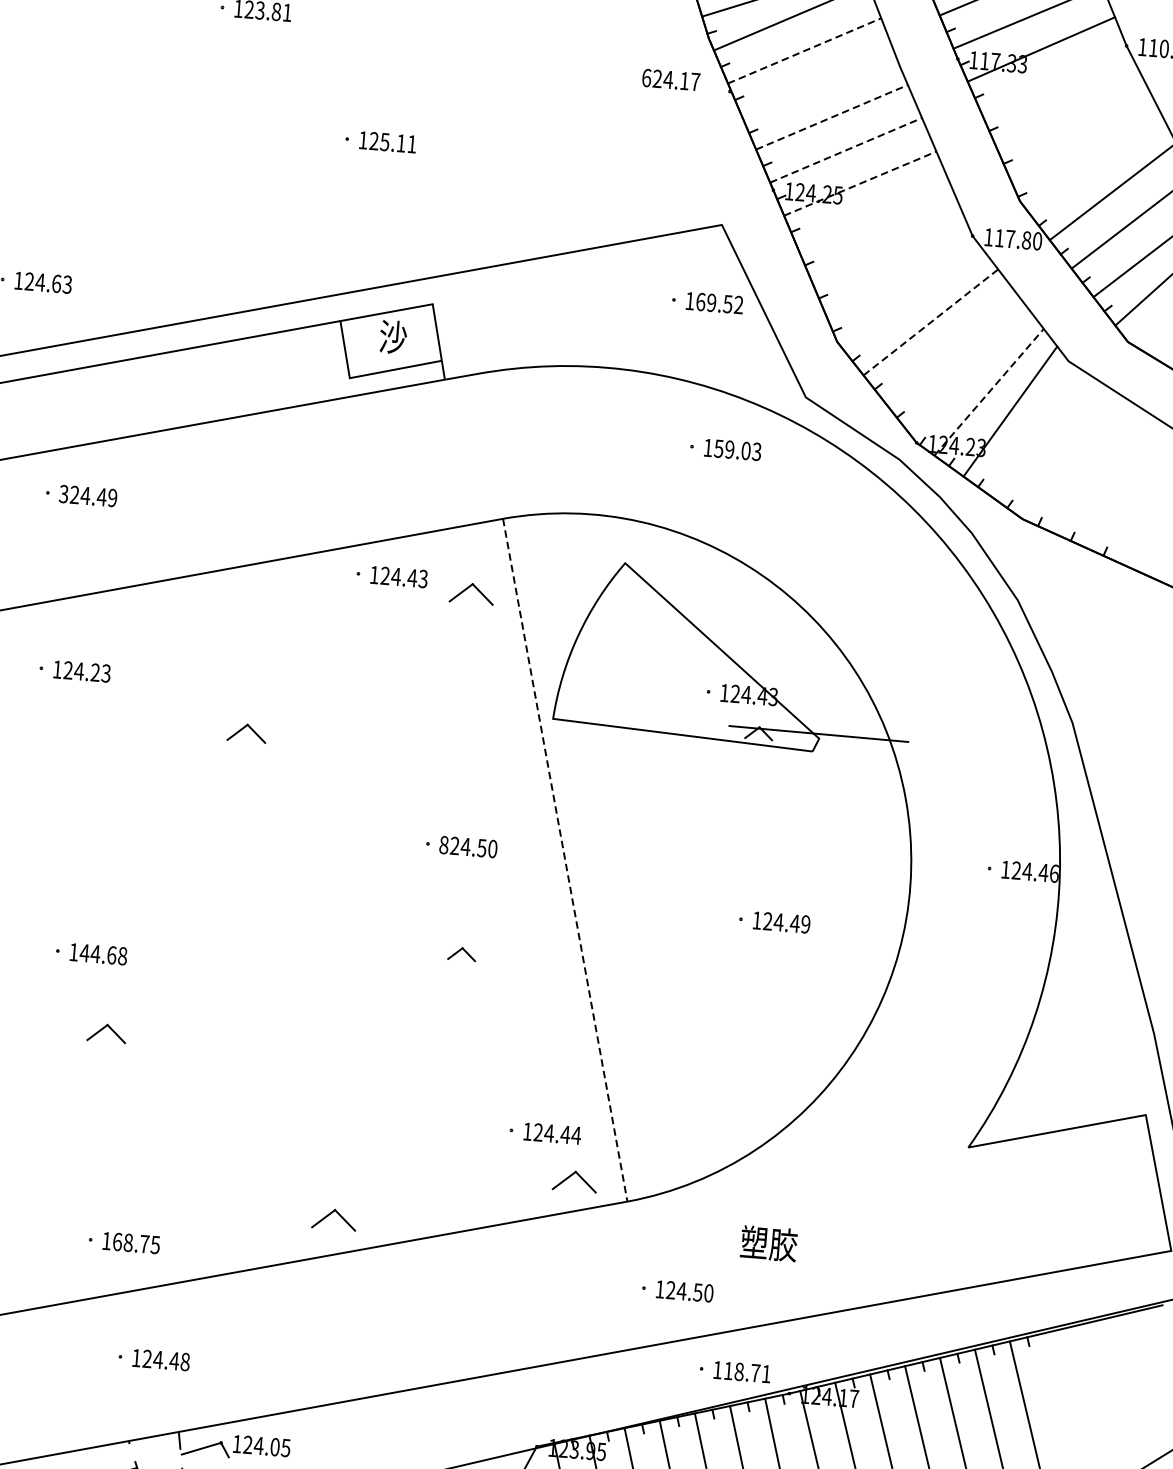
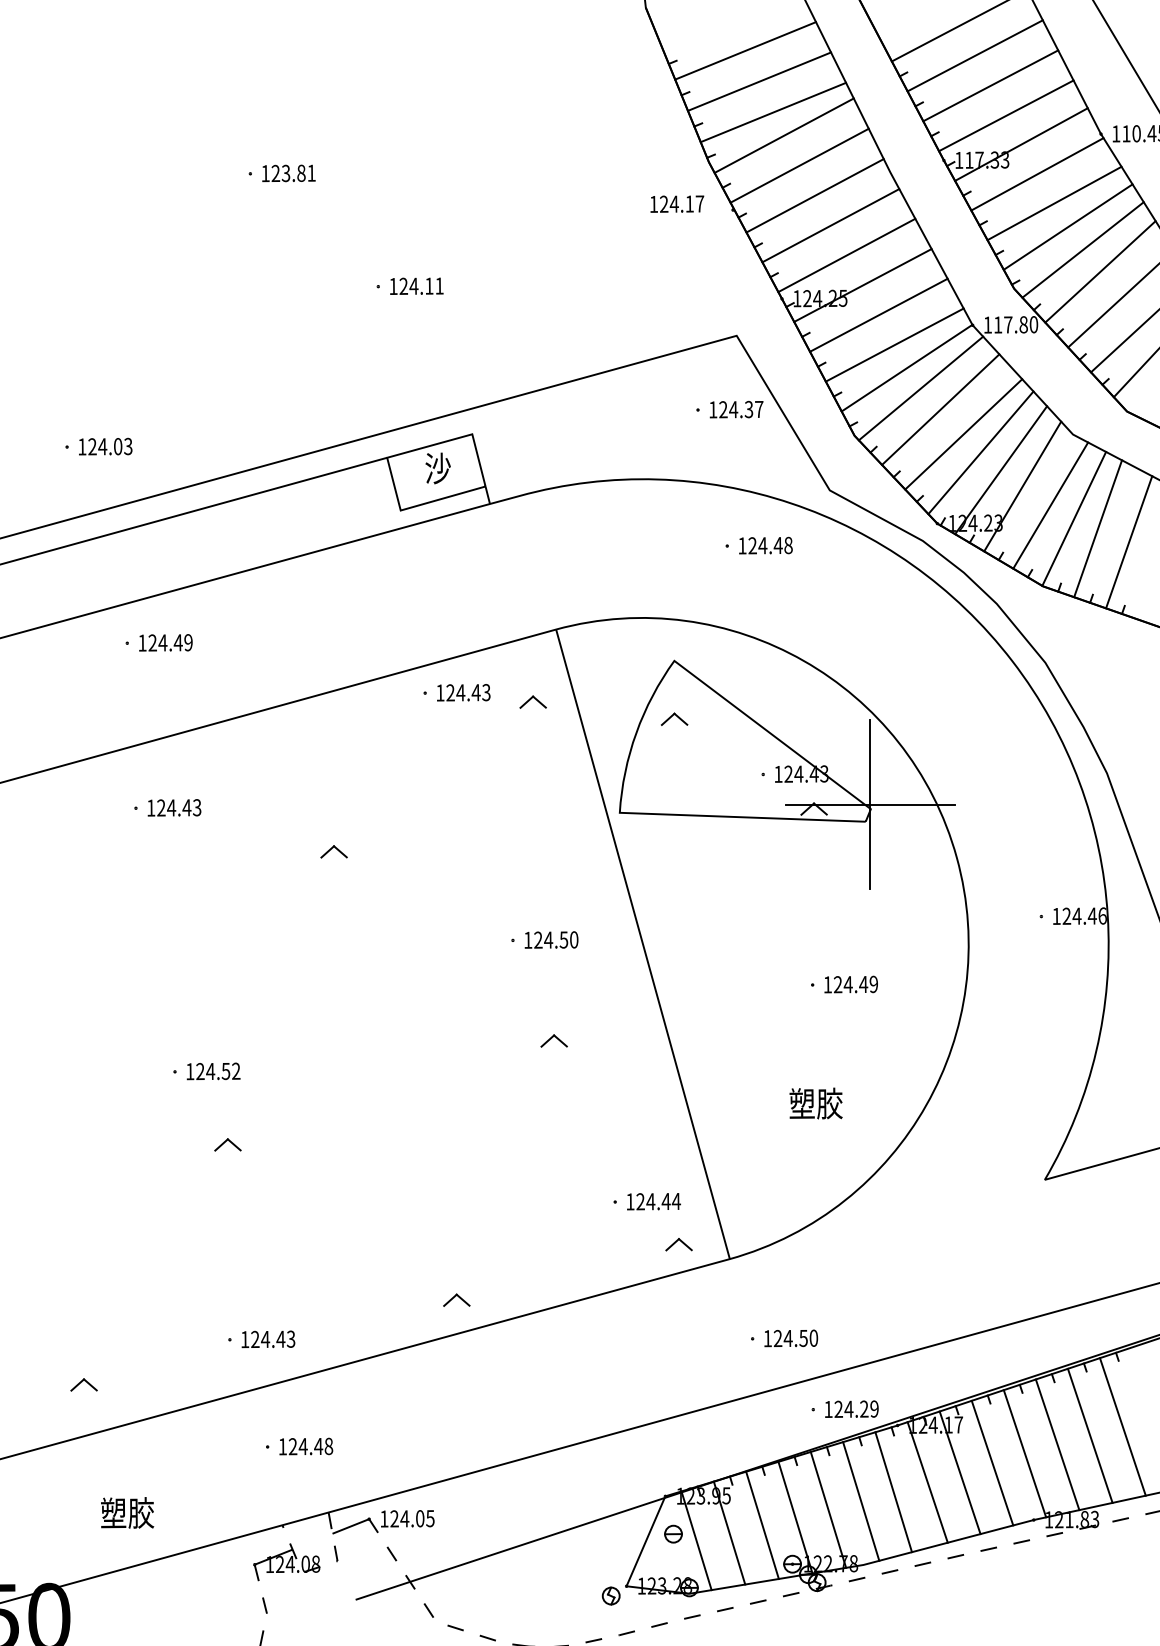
line: (805, 50) -> (800, 165), dashed -> solid
text: (647, 78) -> (654, 204), 624.17 -> 124.17
line: (1055, 82) -> (1037, 174), added
line: (817, 83) -> (814, 195), added
line: (1070, 114) -> (1054, 203), added
line: (831, 117) -> (830, 225), dashed -> solid
line: (1082, 140) -> (1067, 226), added
text: (384, 141) -> (413, 285), 125.11 -> 124.11
line: (845, 150) -> (846, 255), dashed -> solid
line: (1096, 166) -> (1082, 249), added
line: (859, 183) -> (862, 285), dashed -> solid
line: (874, 215) -> (878, 314), added
line: (888, 249) -> (894, 344), added
line: (898, 275) -> (906, 368), added
text: (57, 283) -> (118, 446), 124.63 -> 124.03
line: (911, 298) -> (920, 388), added
text: (720, 303) -> (741, 409), 169.52 -> 124.37
line: (930, 322) -> (940, 409), dashed -> solid
line: (952, 350) -> (963, 434), added
line: (968, 371) -> (980, 452), added
line: (989, 392) -> (1001, 470), dashed -> solid
line: (1038, 434) -> (1050, 505), added
text: (737, 450) -> (770, 545), 159.03 -> 124.48
line: (1062, 450) -> (1074, 518), added
line: (1086, 463) -> (1098, 528), added
line: (1118, 480) -> (1129, 542), added
text: (63, 493) -> (142, 642), 324.49 -> 124.49
part: (471, 592) -> (532, 701), size x0.62
part: (619, 624) -> (674, 718), added
text: (94, 672) -> (186, 807), 124.23 -> 124.43
part: (246, 732) -> (333, 851), size x0.71
line: (819, 733) -> (870, 804), added
text: (444, 844) -> (528, 939), 824.50 -> 124.50
line: (565, 860) -> (643, 944), dashed -> solid
text: (102, 954) -> (217, 1071), 144.68 -> 124.52
part: (106, 1032) -> (227, 1144), size x0.71
part: (574, 1181) -> (678, 1244), size x0.62
part: (334, 1218) -> (456, 1299), size x0.62
text: (136, 1243) -> (273, 1339), 168.75 -> 124.43
text: (768, 1243) -> (815, 1103), moved
text: (747, 1371) -> (856, 1408), 118.71 -> 124.29

